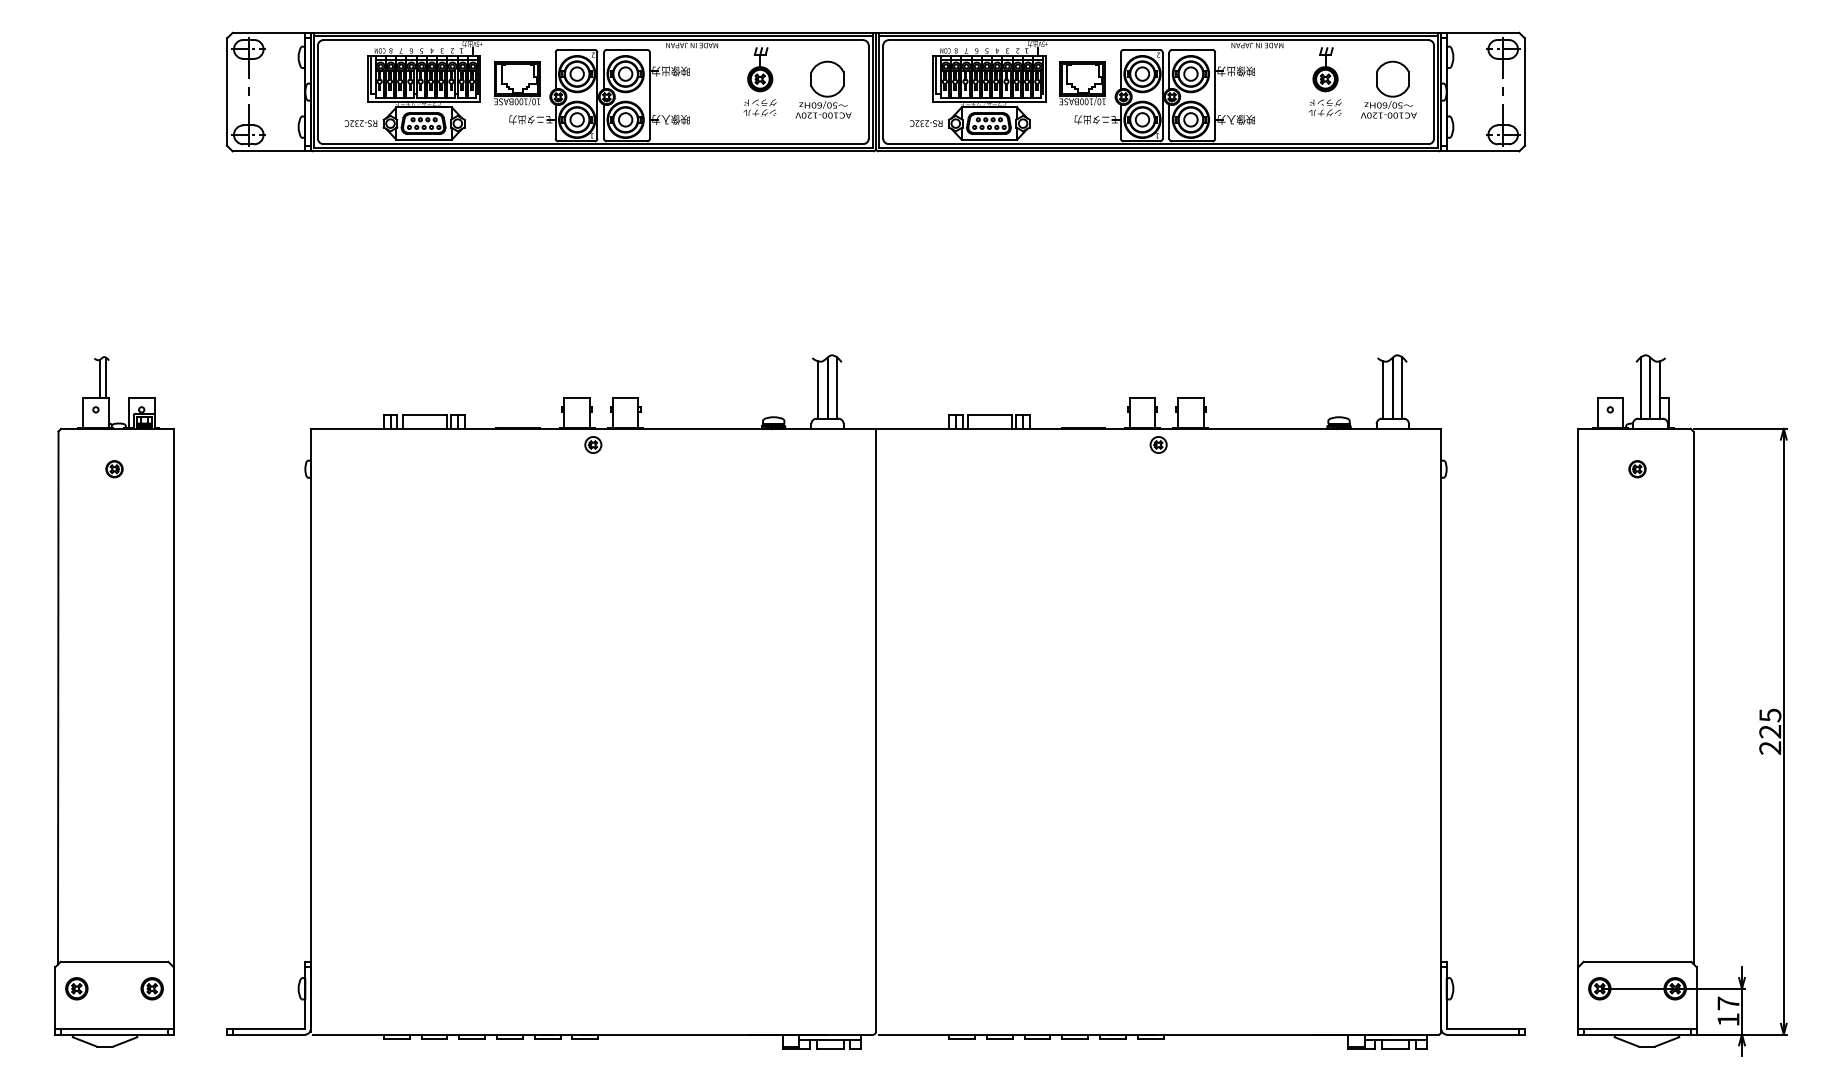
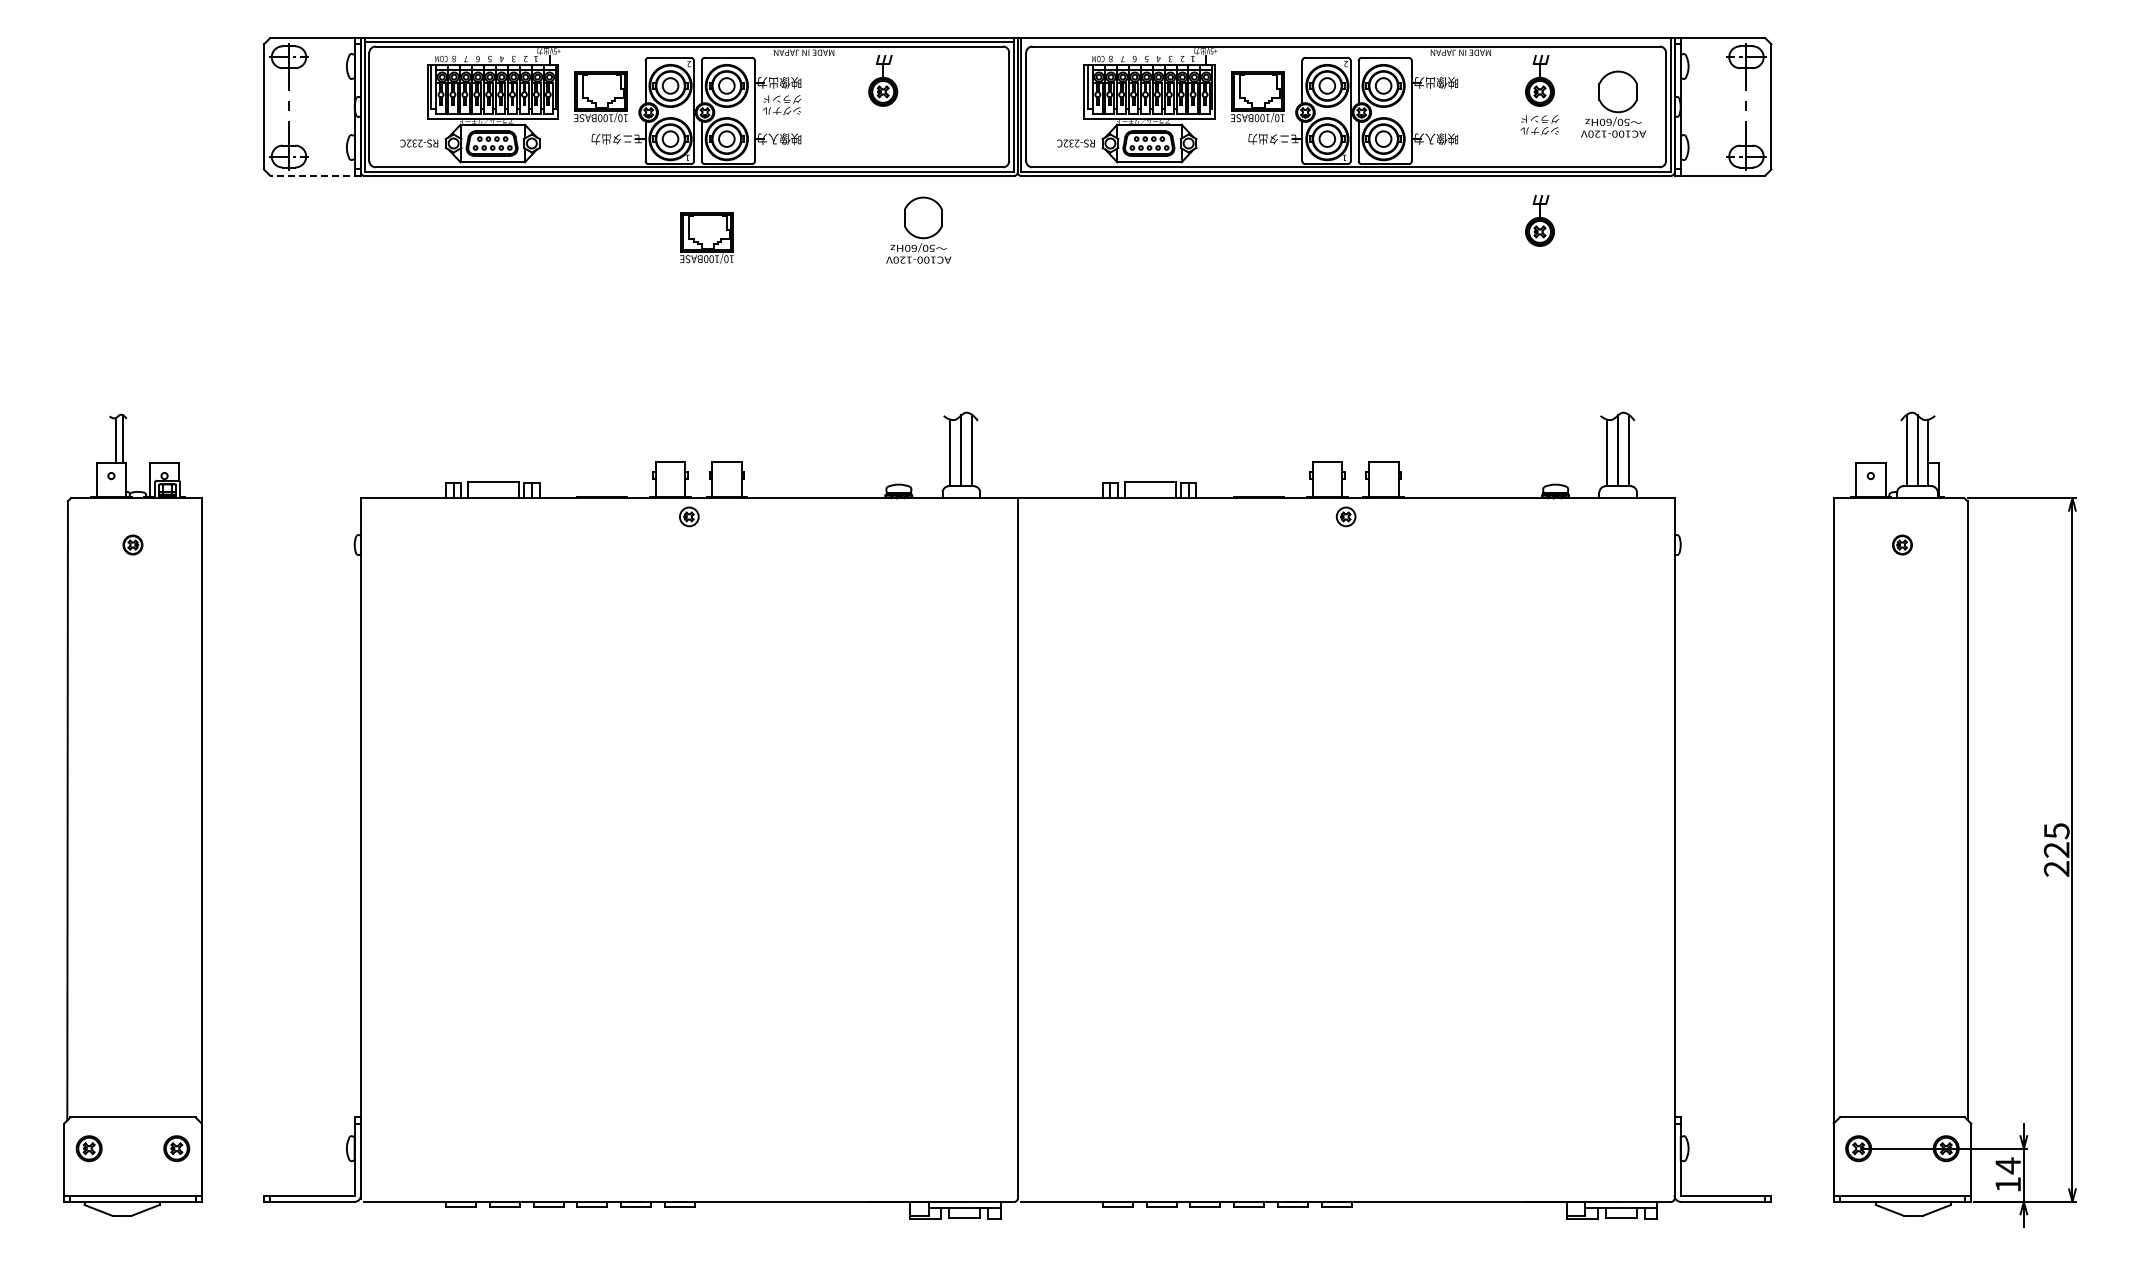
line: (1158, 35) -> (1345, 41), removed
part: (823, 89) -> (918, 229), moved
text: (760, 108) -> (782, 105), moved
line: (271, 151) -> (315, 175), solid -> dashed
part: (1325, 189) -> (1539, 220), added
part: (608, 204) -> (706, 237), added
text: (1727, 1003) -> (2007, 1165), 17 -> 14

